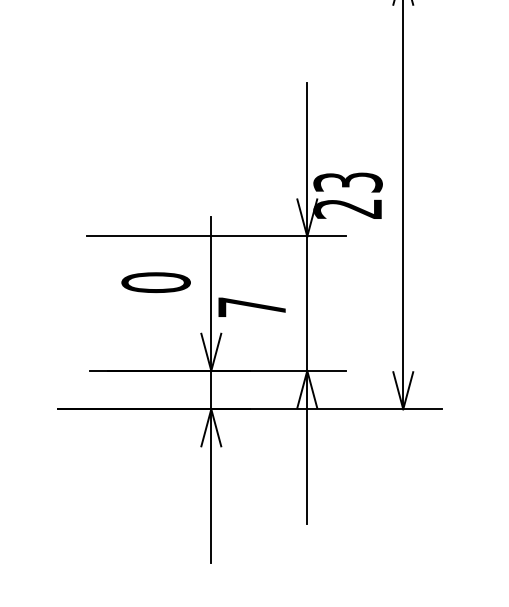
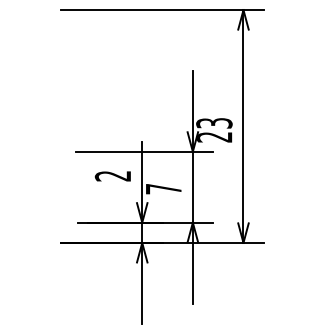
text: (154, 281) -> (112, 175), 0 -> 2

